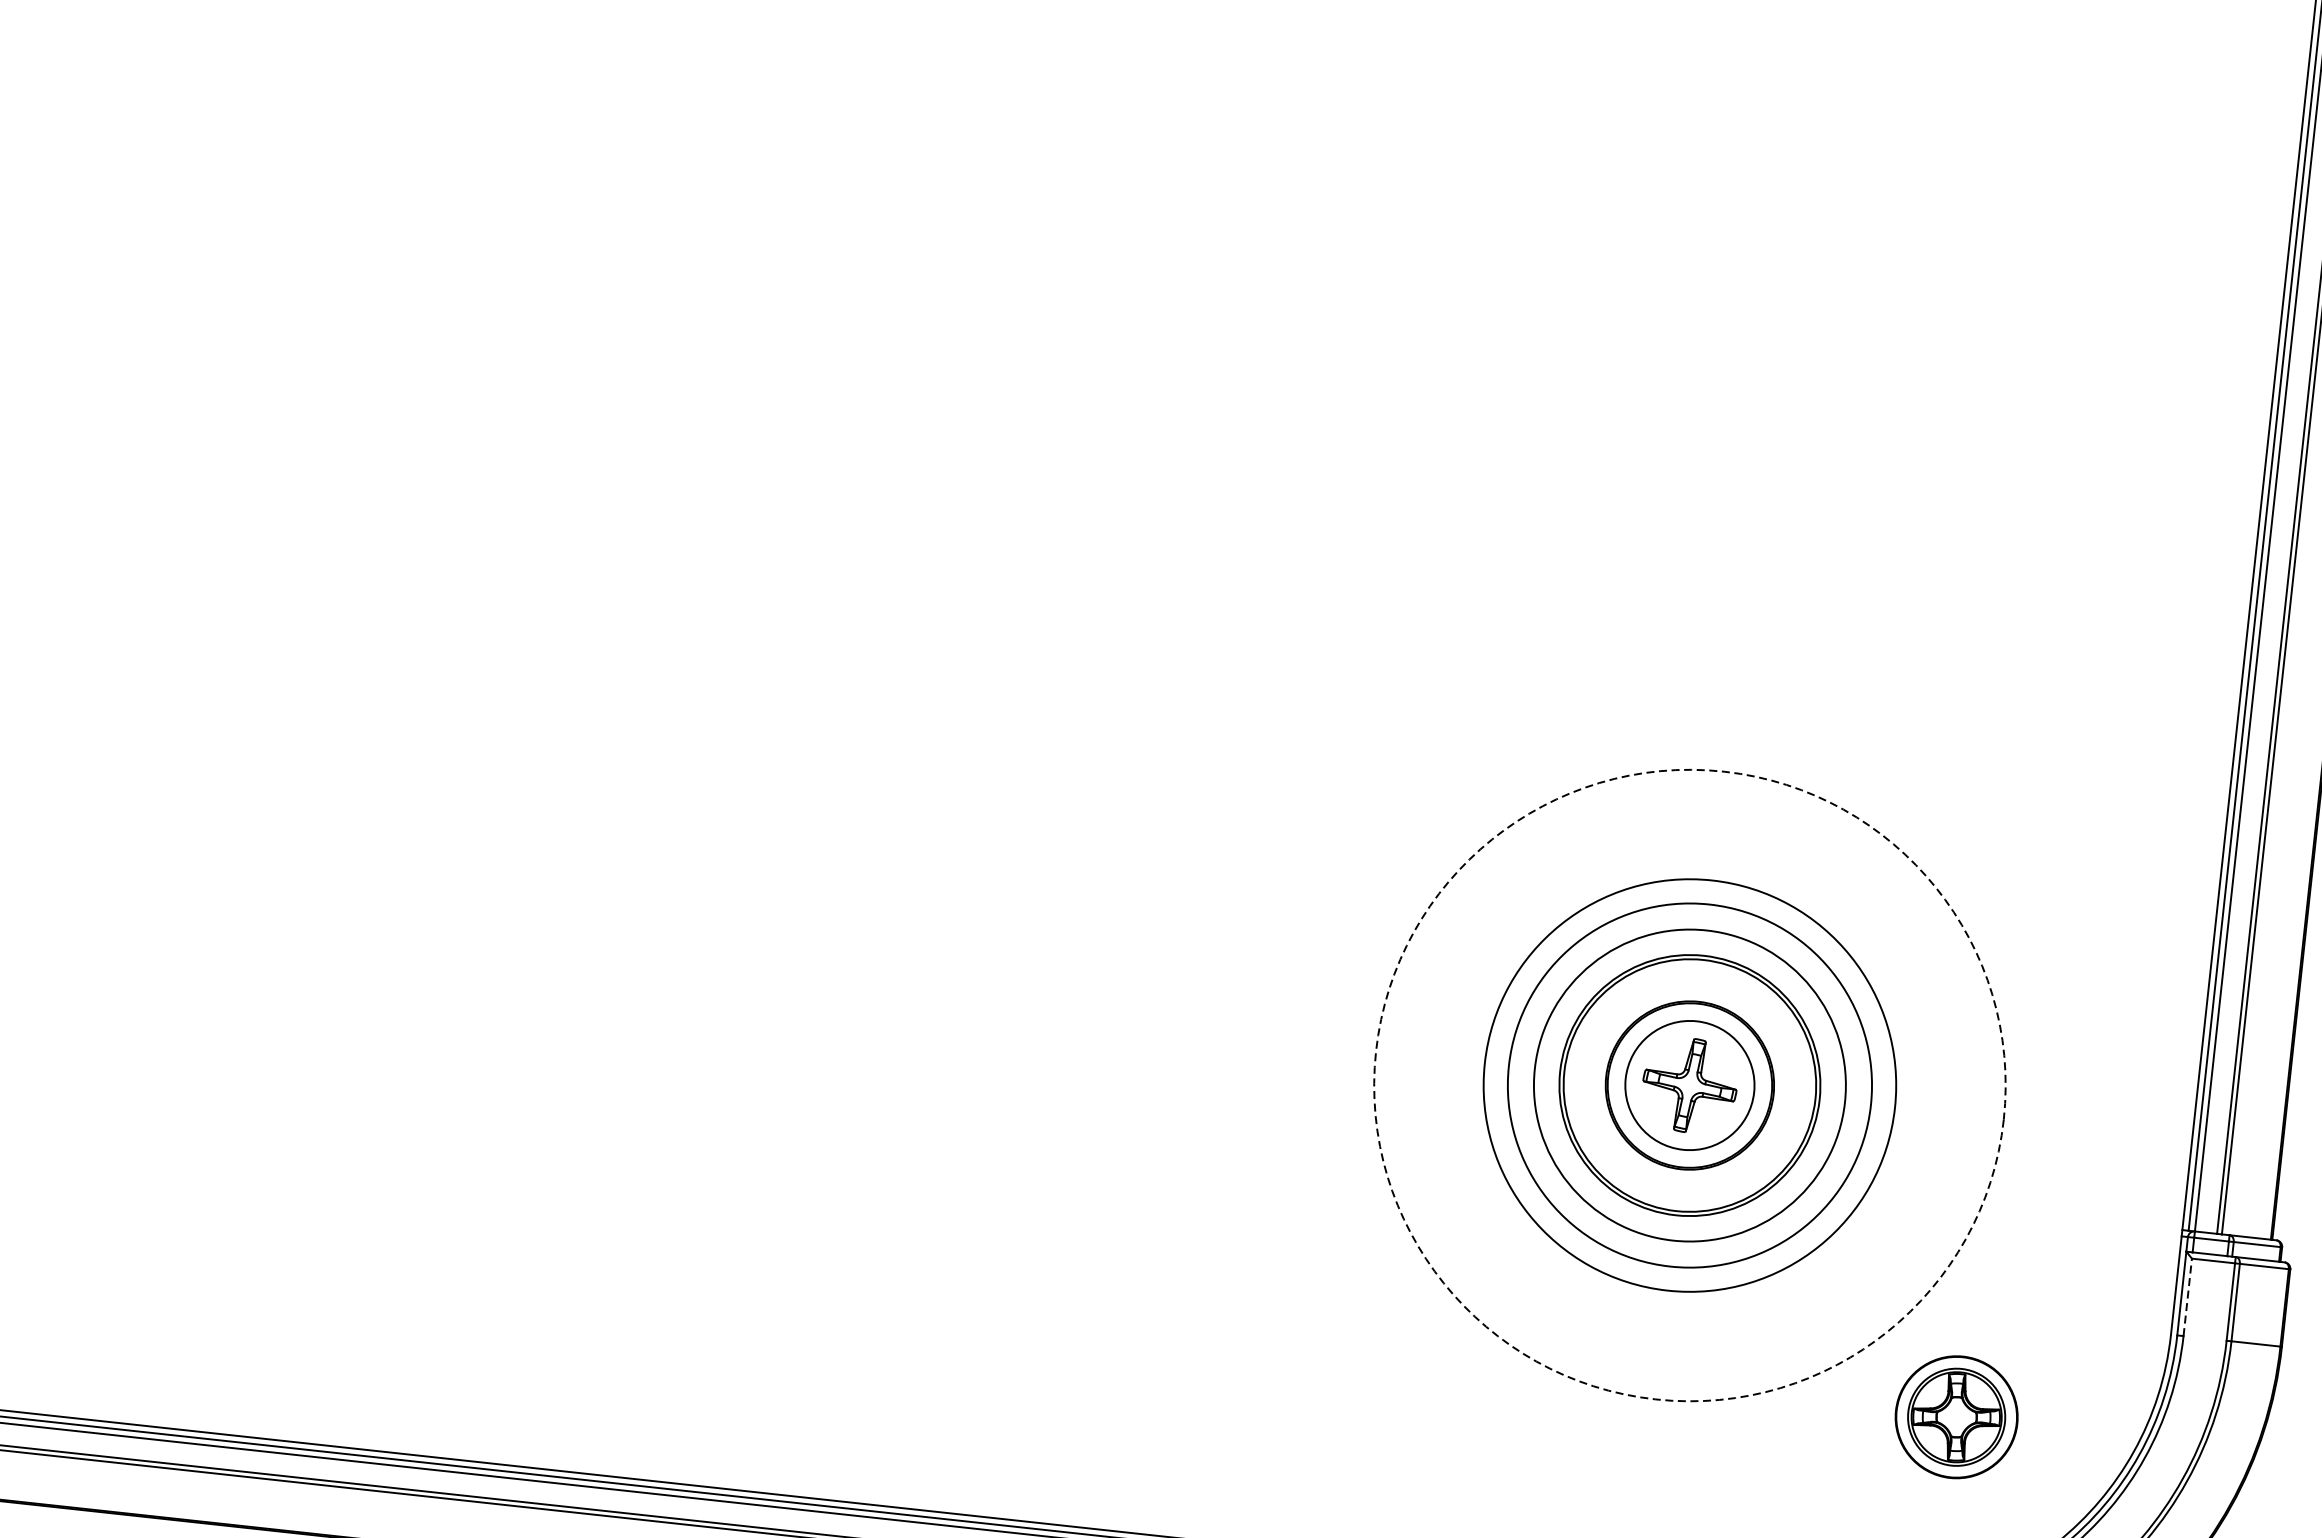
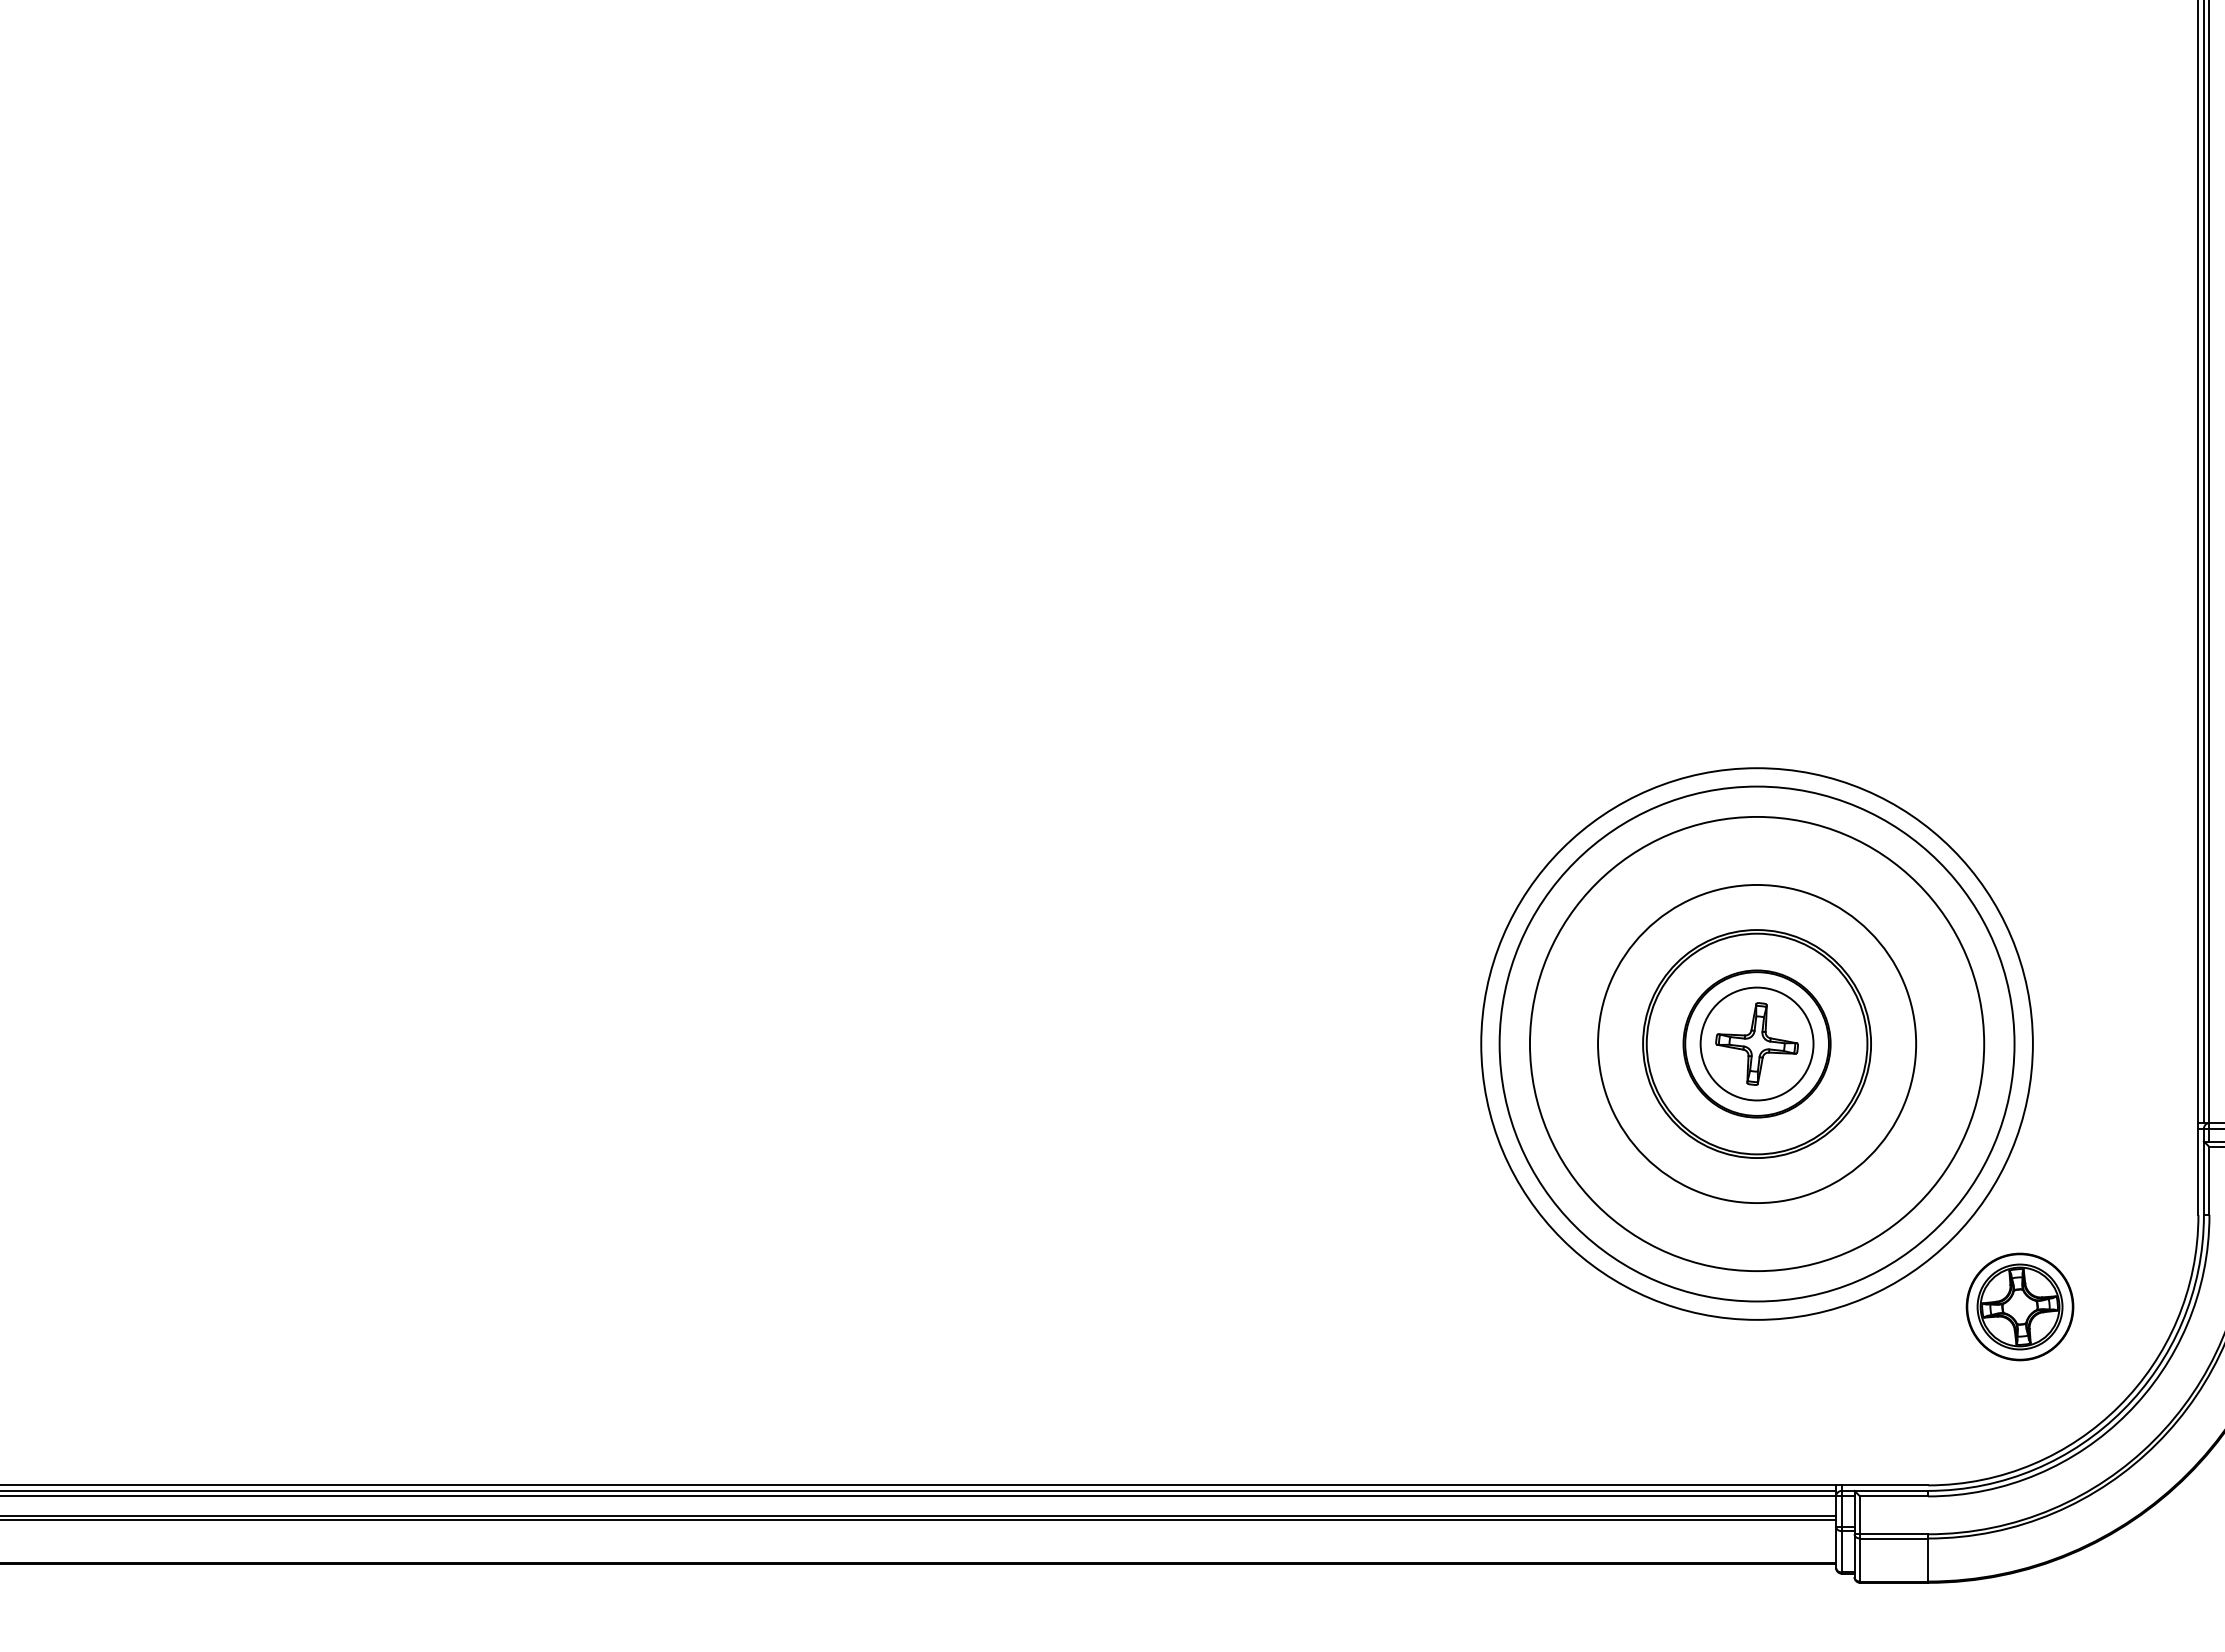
circle: (1689, 1084) -> (1756, 1043), dashed -> solid
circle: (1689, 1084) -> (1756, 1043), size x1.43
circle: (1689, 1084) -> (1756, 1043), size x1.67
line: (2187, 1296) -> (2209, 1180), dashed -> solid

